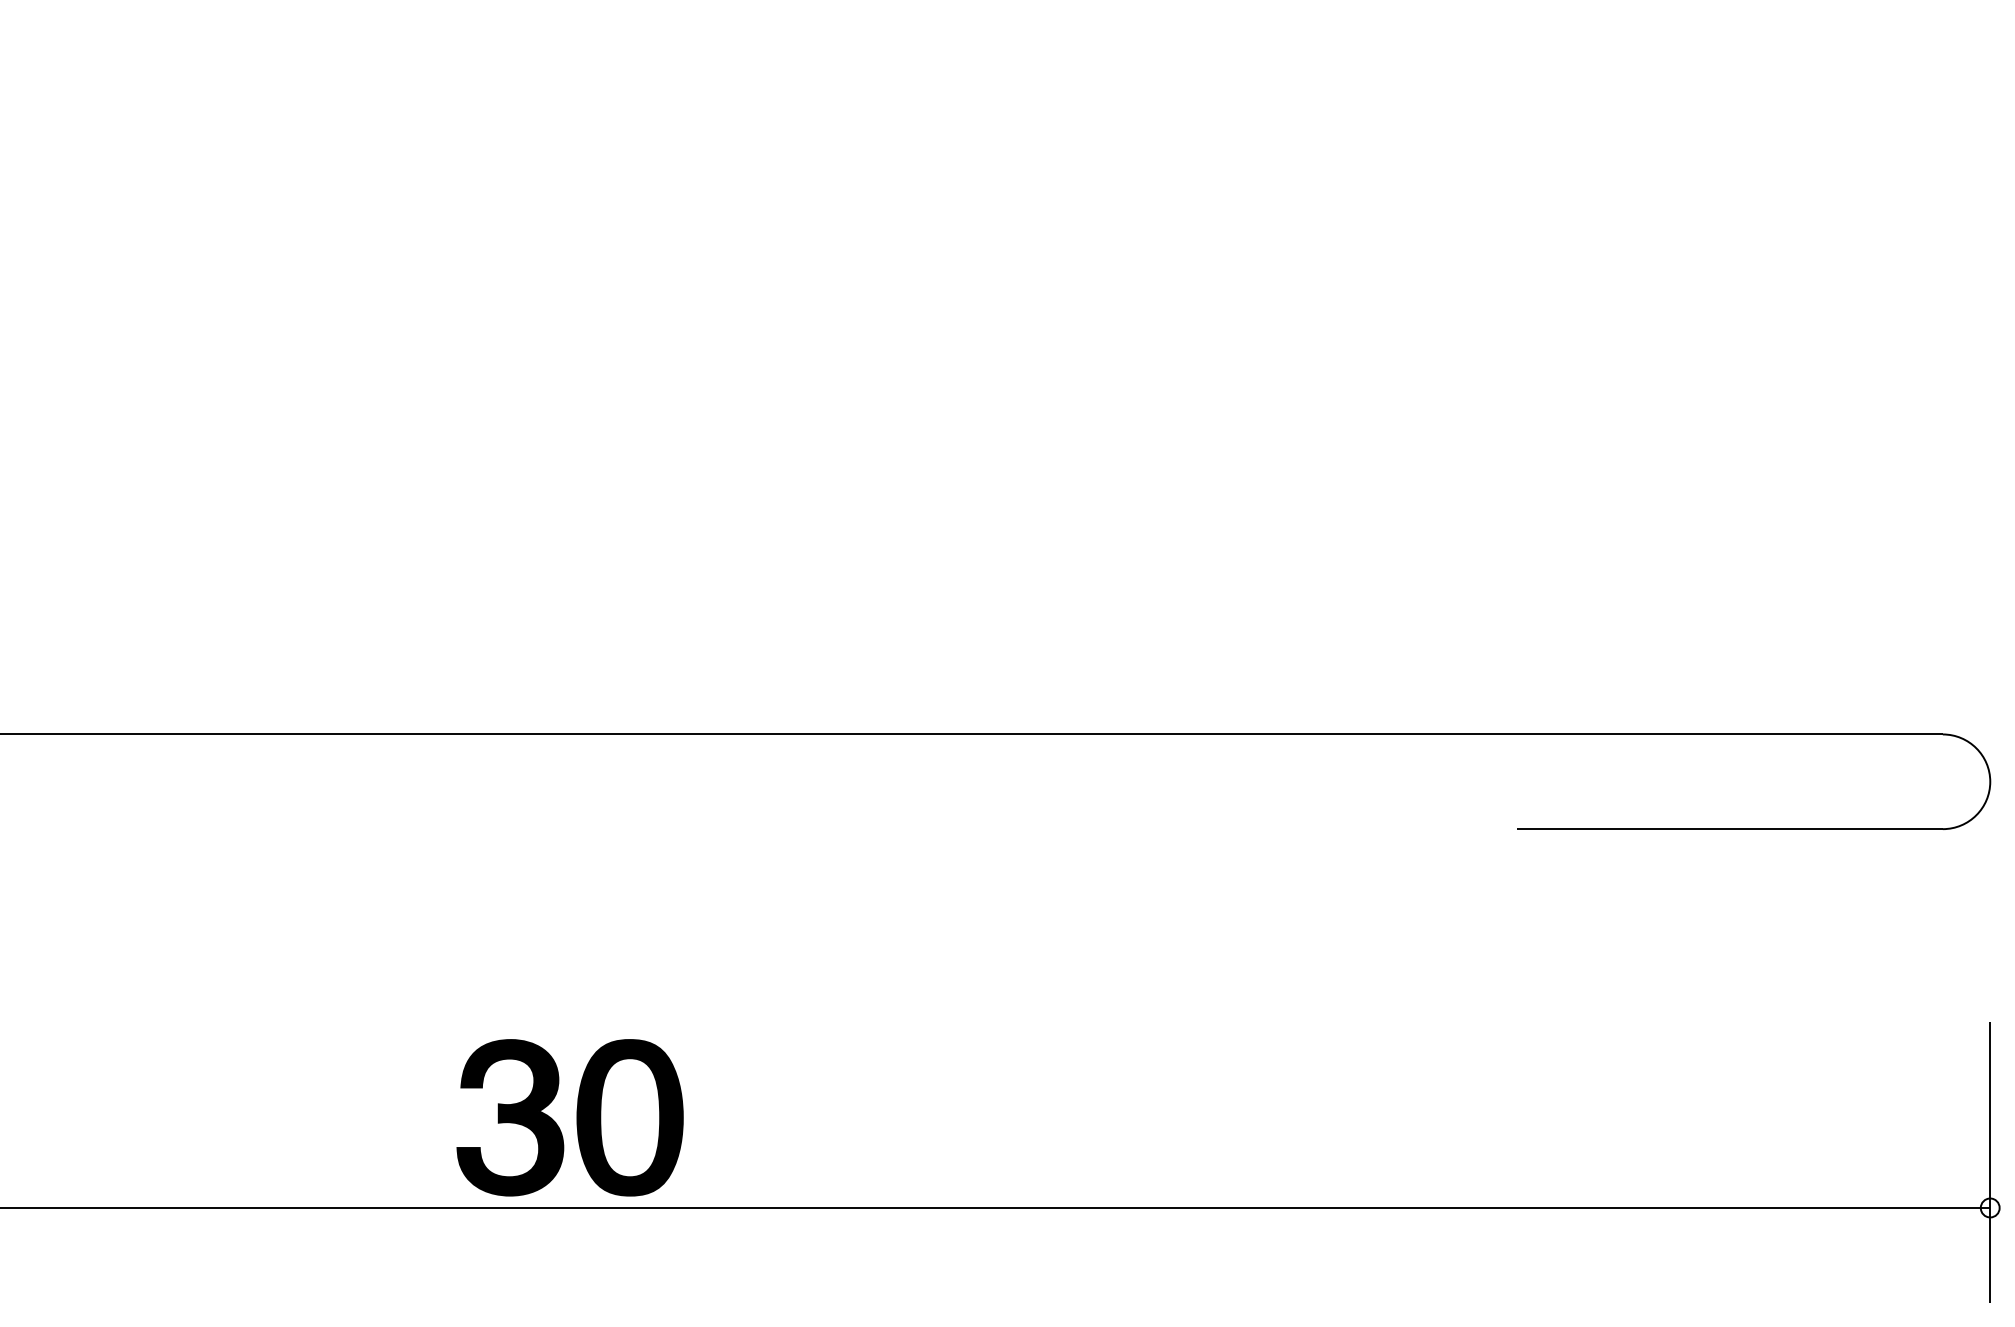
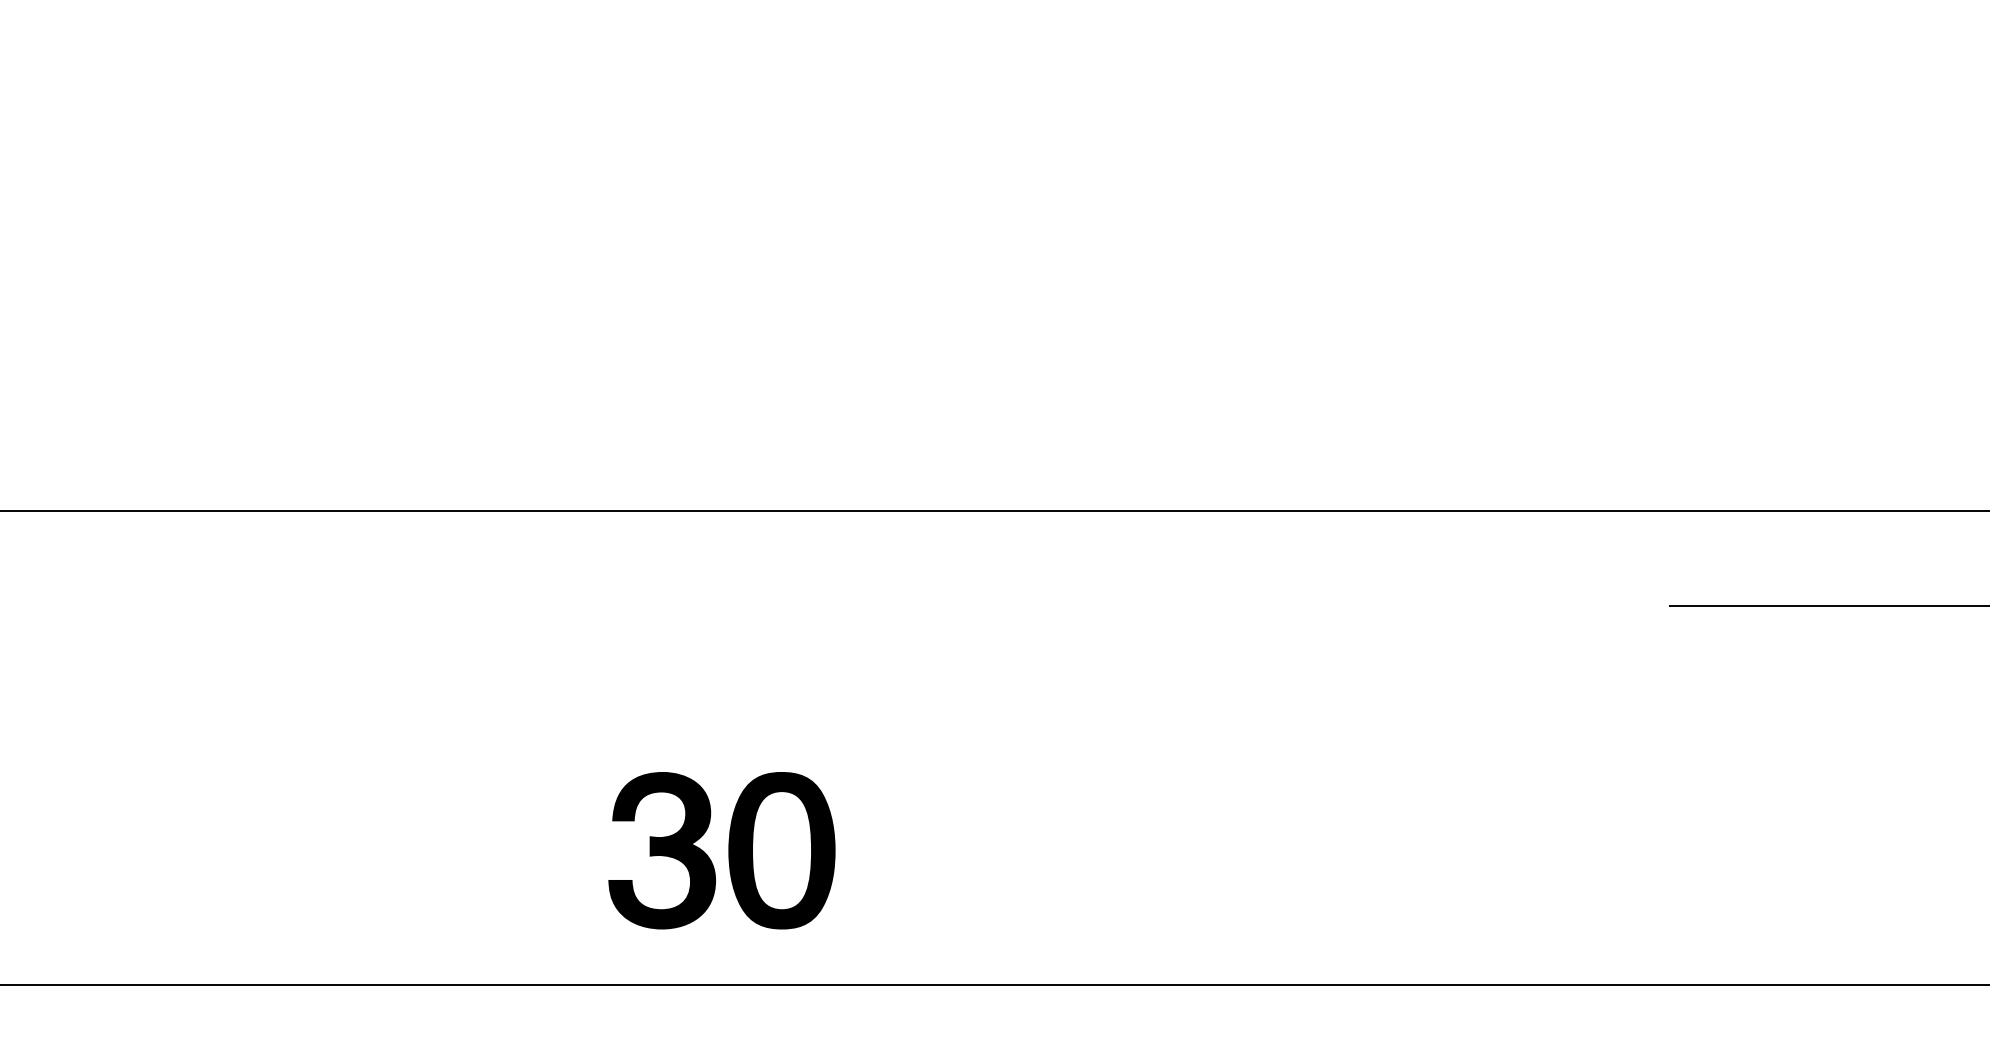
part: (576, 1117) -> (728, 850), moved

